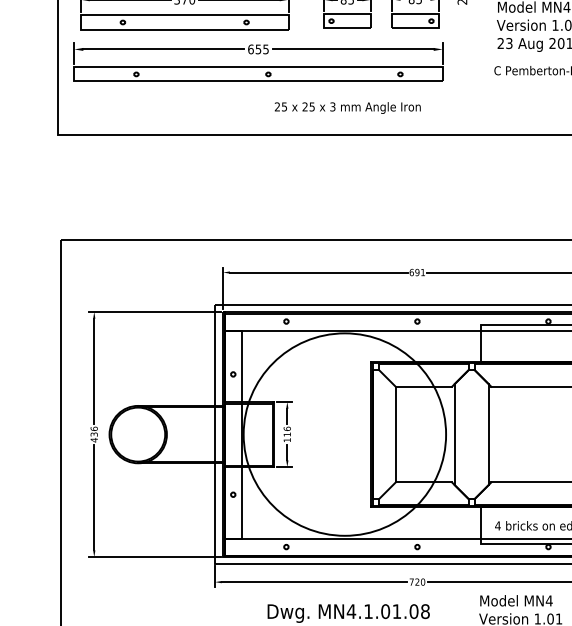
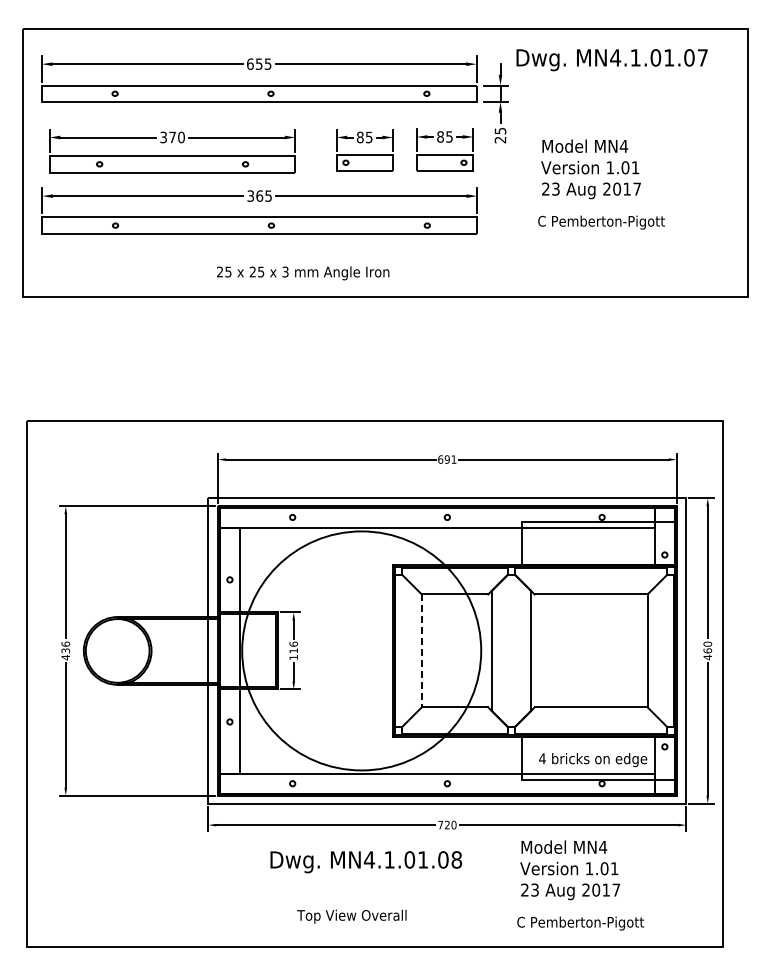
text: (254, 48) -> (255, 195), 655 -> 365
text: (348, 108) -> (303, 273), moved
line: (395, 435) -> (421, 651), solid -> dashed

